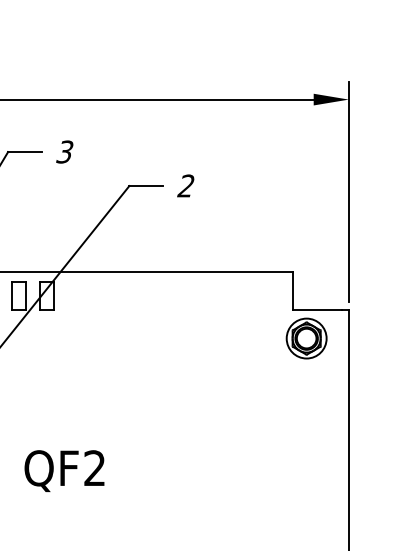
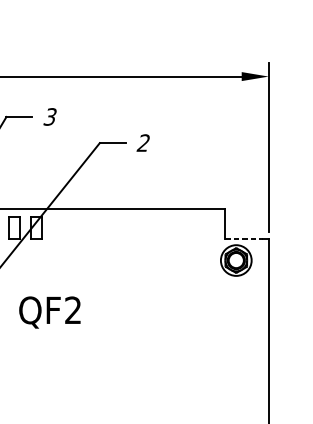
line: (317, 310) -> (244, 238), solid -> dashed
text: (64, 470) -> (49, 312), moved

